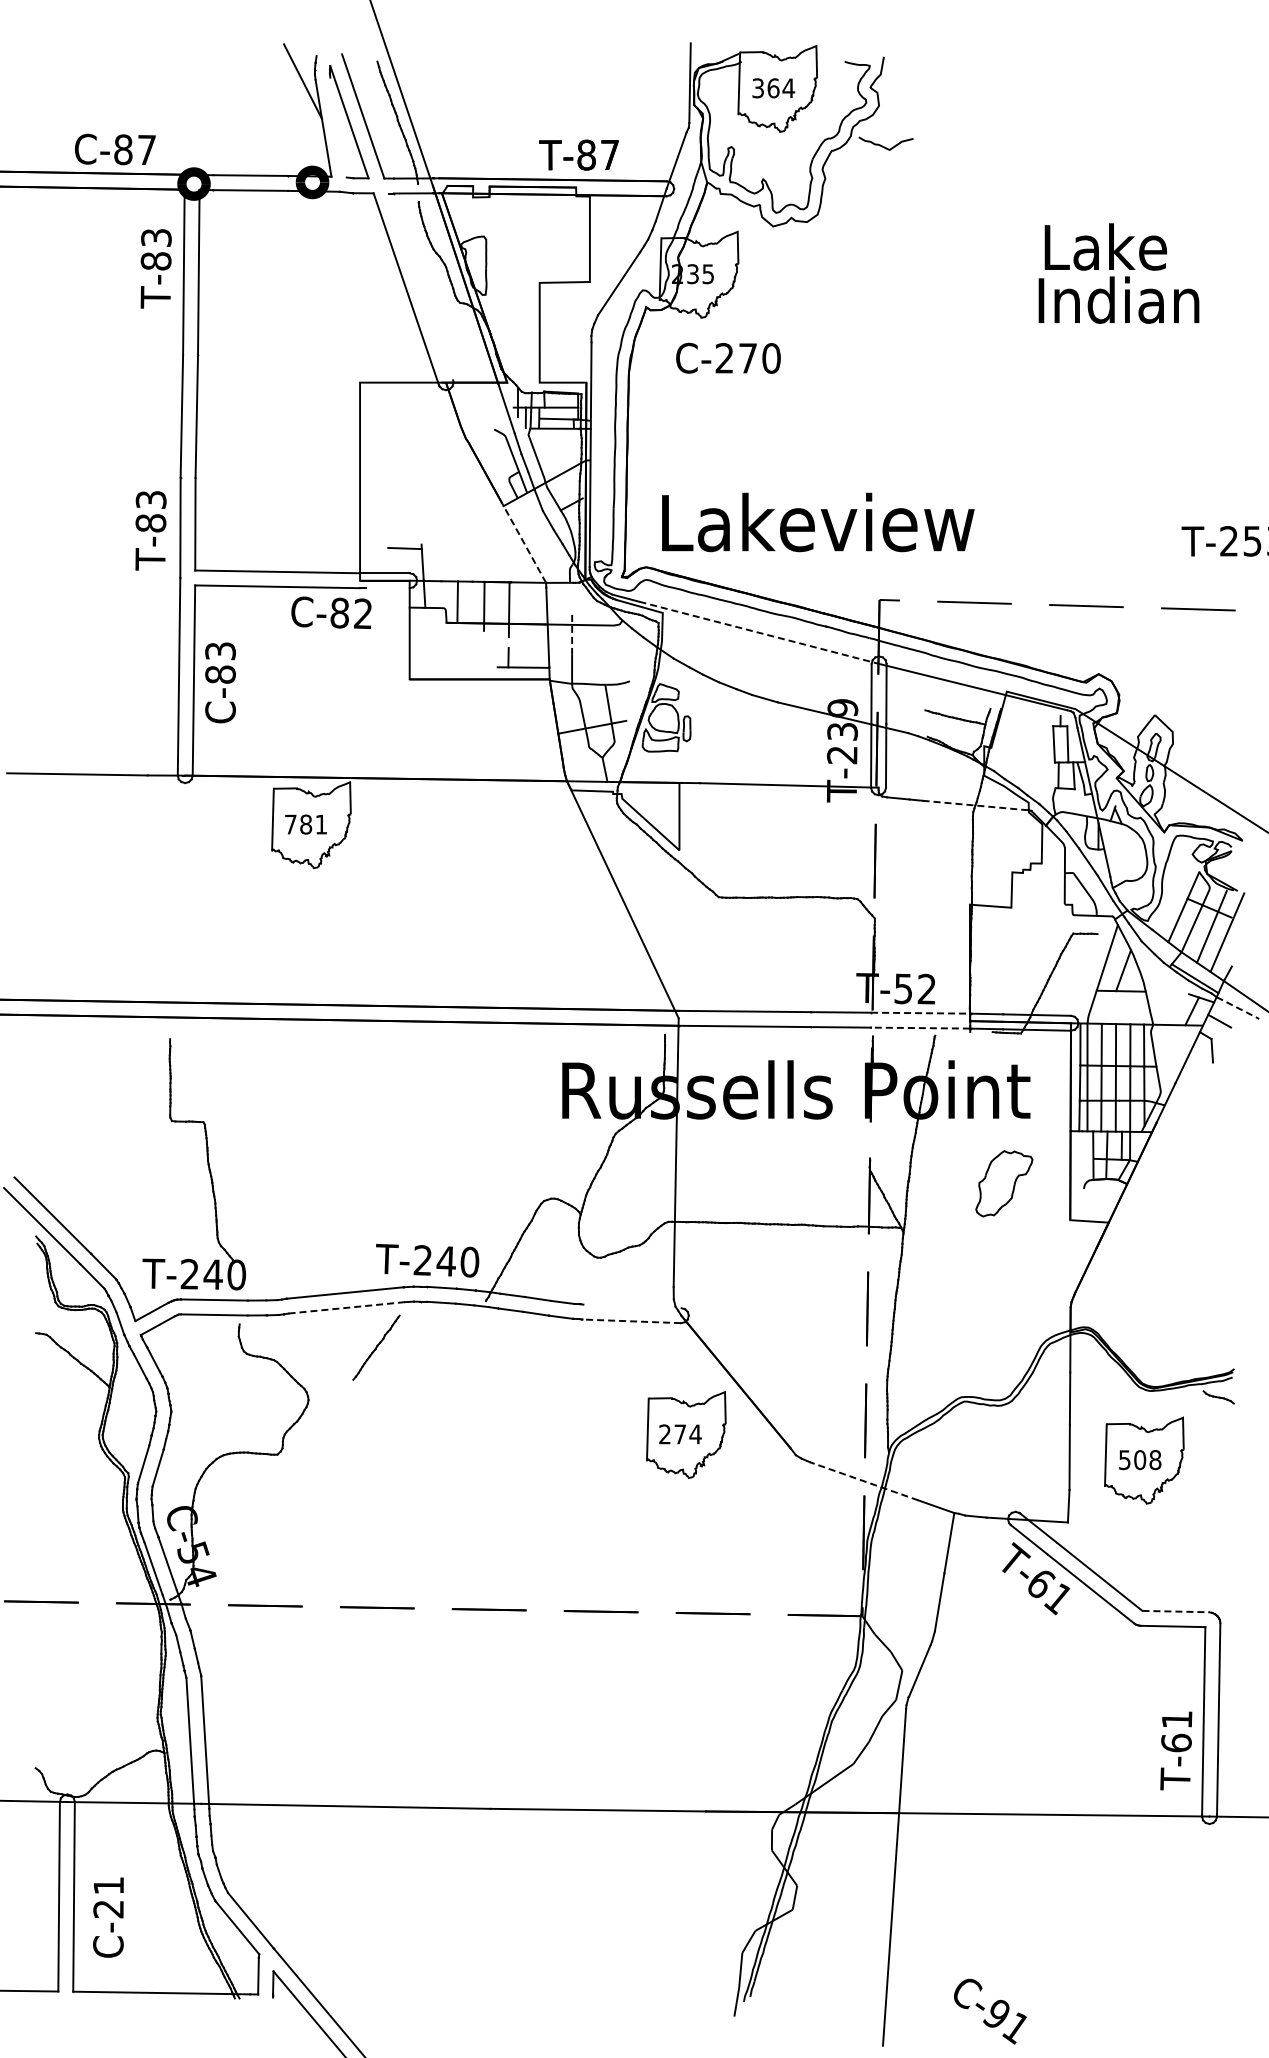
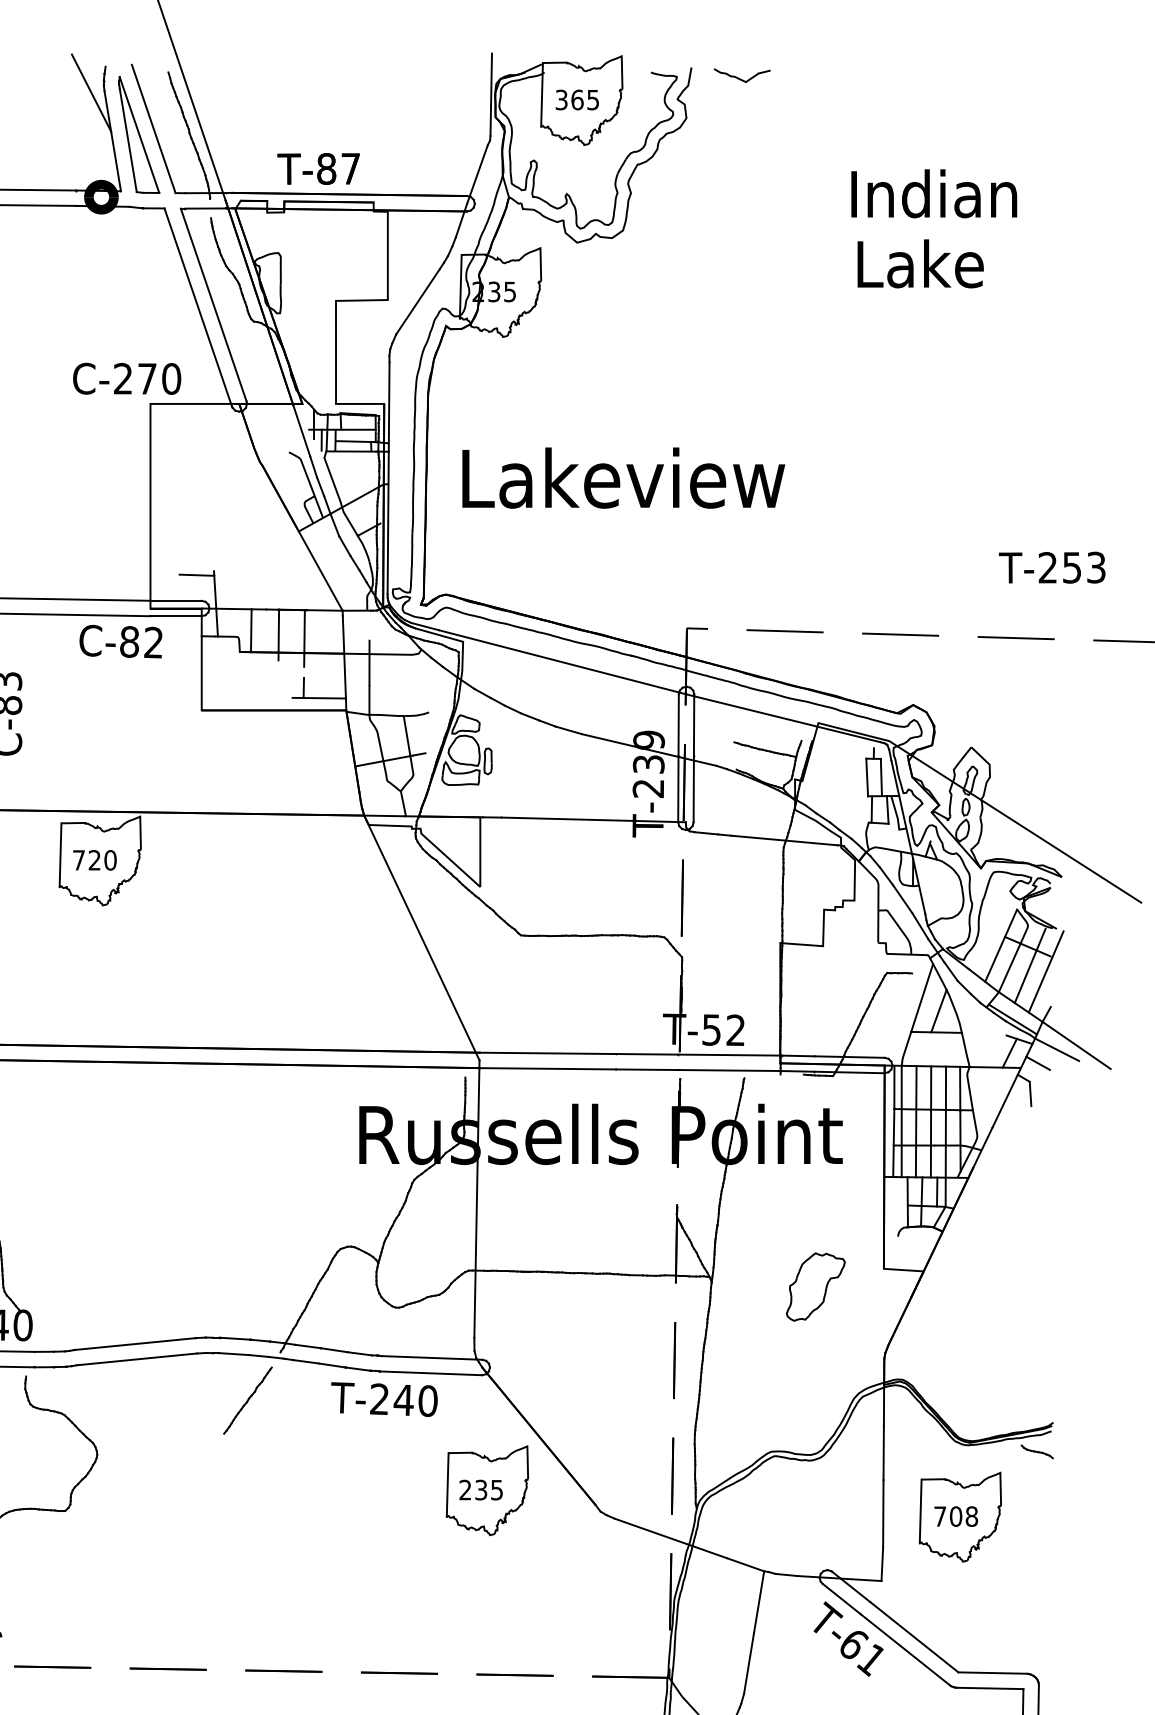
text: (788, 88) -> (592, 100), 364 -> 365
line: (338, 127) -> (128, 140), added
curve: (884, 146) -> (740, 78), moved
text: (578, 154) -> (318, 168), moved
line: (421, 286) -> (213, 304), added
text: (1118, 299) -> (933, 193), moved
text: (728, 357) -> (127, 377), moved
text: (818, 522) -> (623, 478), moved
line: (523, 542) -> (319, 569), dashed -> solid
line: (387, 588) -> (178, 616), added
line: (759, 632) -> (562, 661), dashed -> solid
line: (572, 633) -> (369, 663), dashed -> solid
line: (974, 805) -> (785, 840), dashed -> solid
text: (313, 824) -> (102, 860), 781 -> 720
line: (1237, 1008) -> (1056, 1050), dashed -> solid
line: (921, 1013) -> (730, 1055), dashed -> solid
line: (919, 1028) -> (728, 1070), dashed -> solid
part: (1004, 1183) -> (815, 1286), moved
text: (427, 1260) -> (384, 1399), moved
line: (632, 1306) -> (431, 1358), added
line: (346, 1307) -> (136, 1359), dashed -> solid
line: (631, 1321) -> (430, 1373), dashed -> solid
line: (376, 1347) -> (248, 1400), moved
text: (687, 1434) -> (488, 1490), 274 -> 235
text: (1124, 1460) -> (939, 1517), 508 -> 708
line: (864, 1481) -> (671, 1538), dashed -> solid
line: (1175, 1611) -> (992, 1672), dashed -> solid

